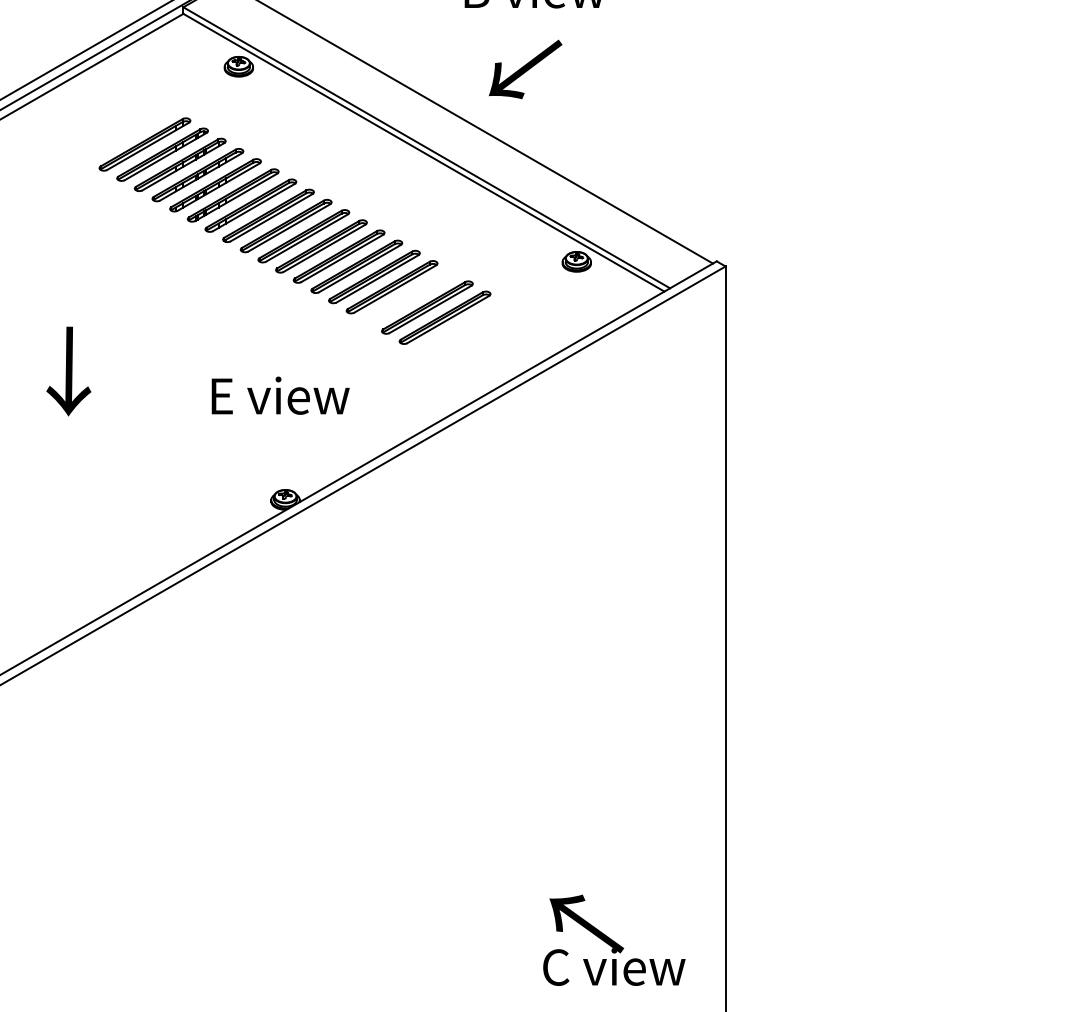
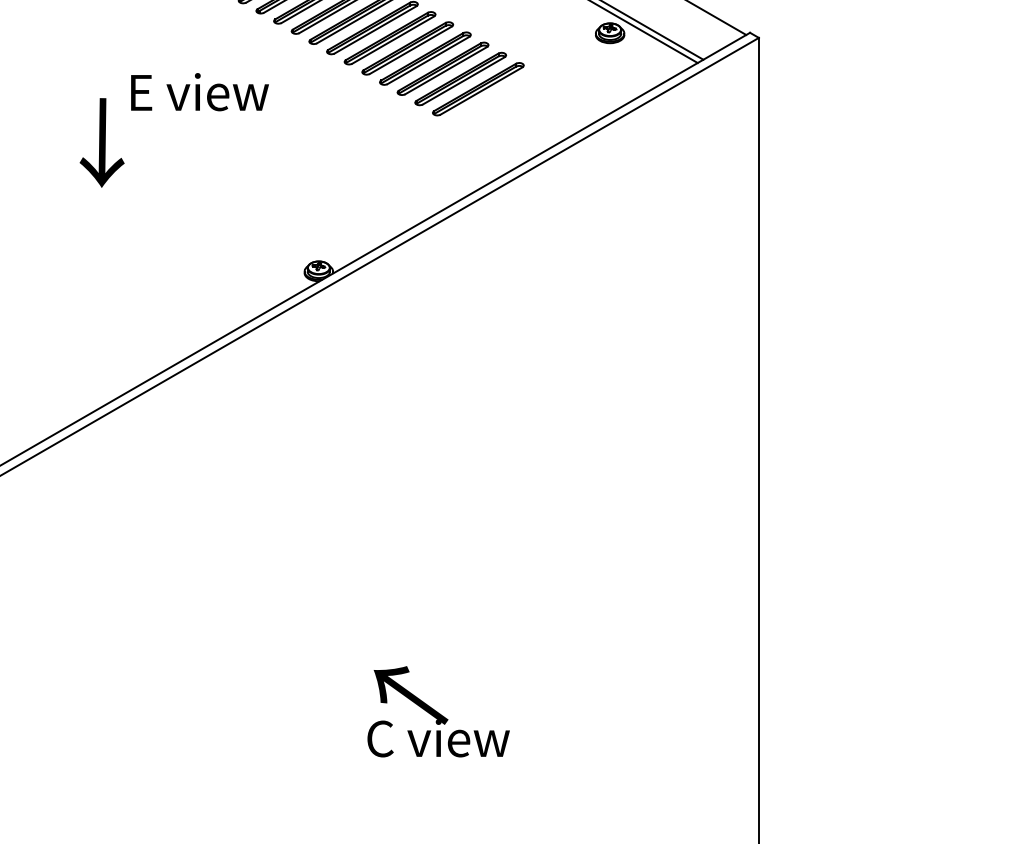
part: (409, 297) -> (442, 68), added
text: (280, 395) -> (199, 91), moved
text: (614, 939) -> (438, 710), moved

